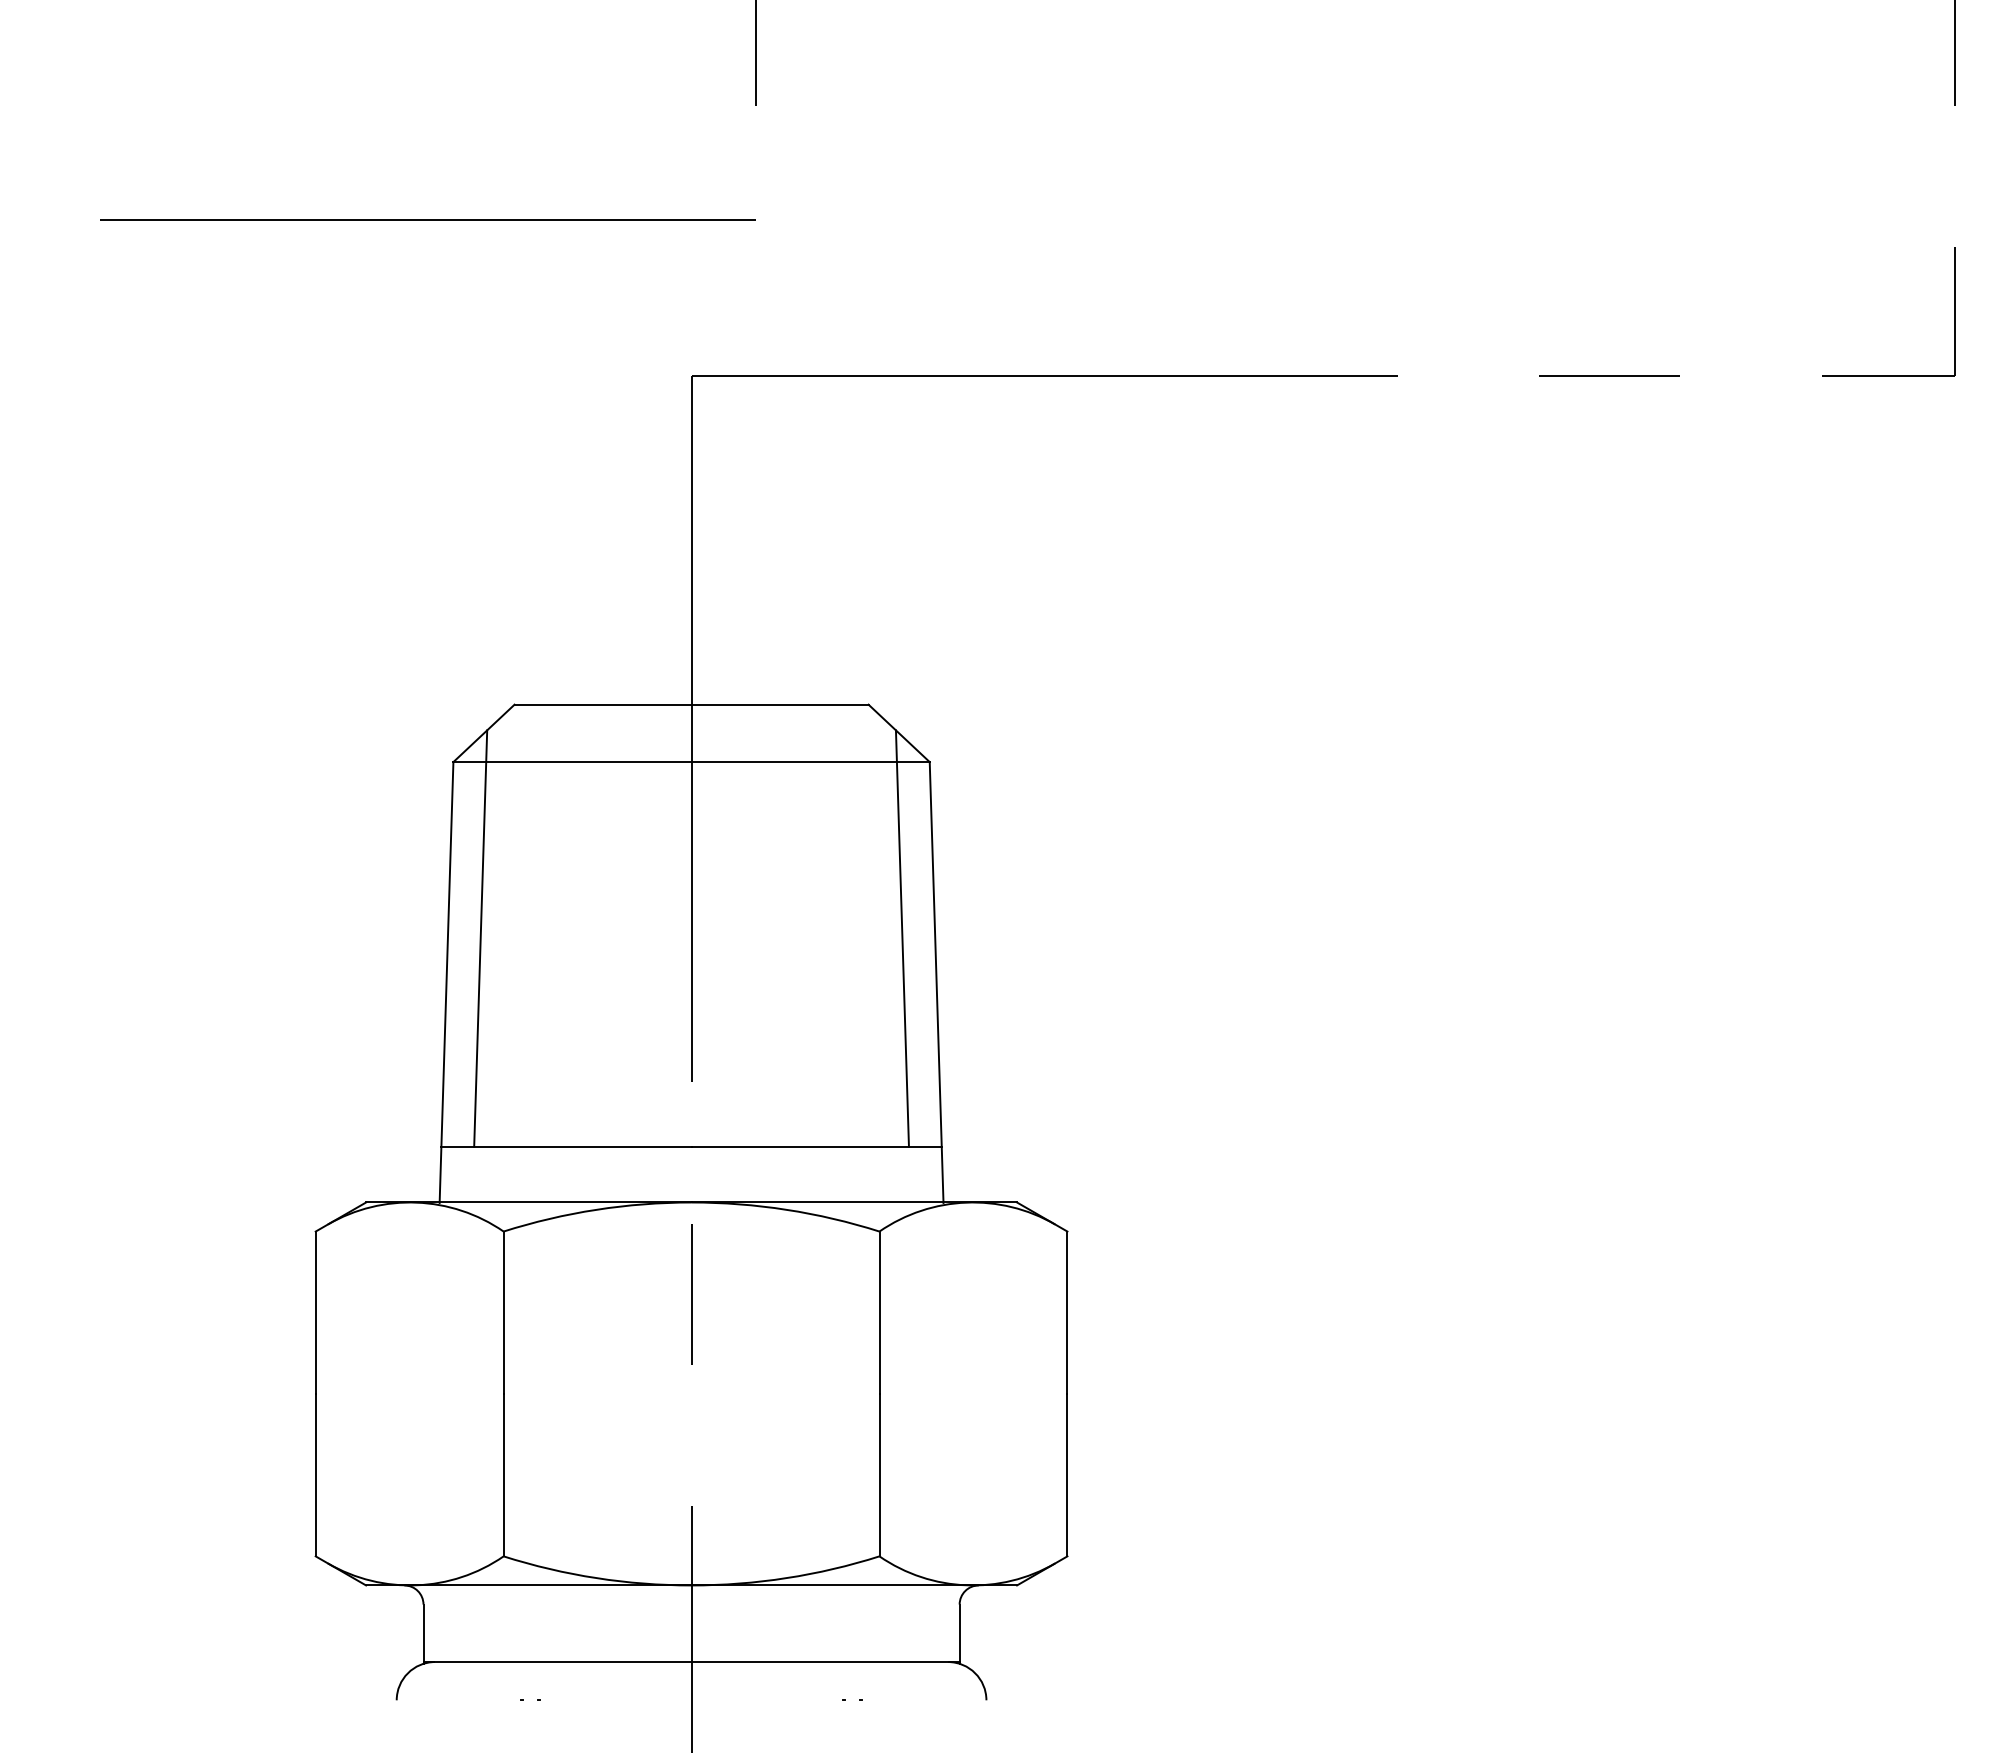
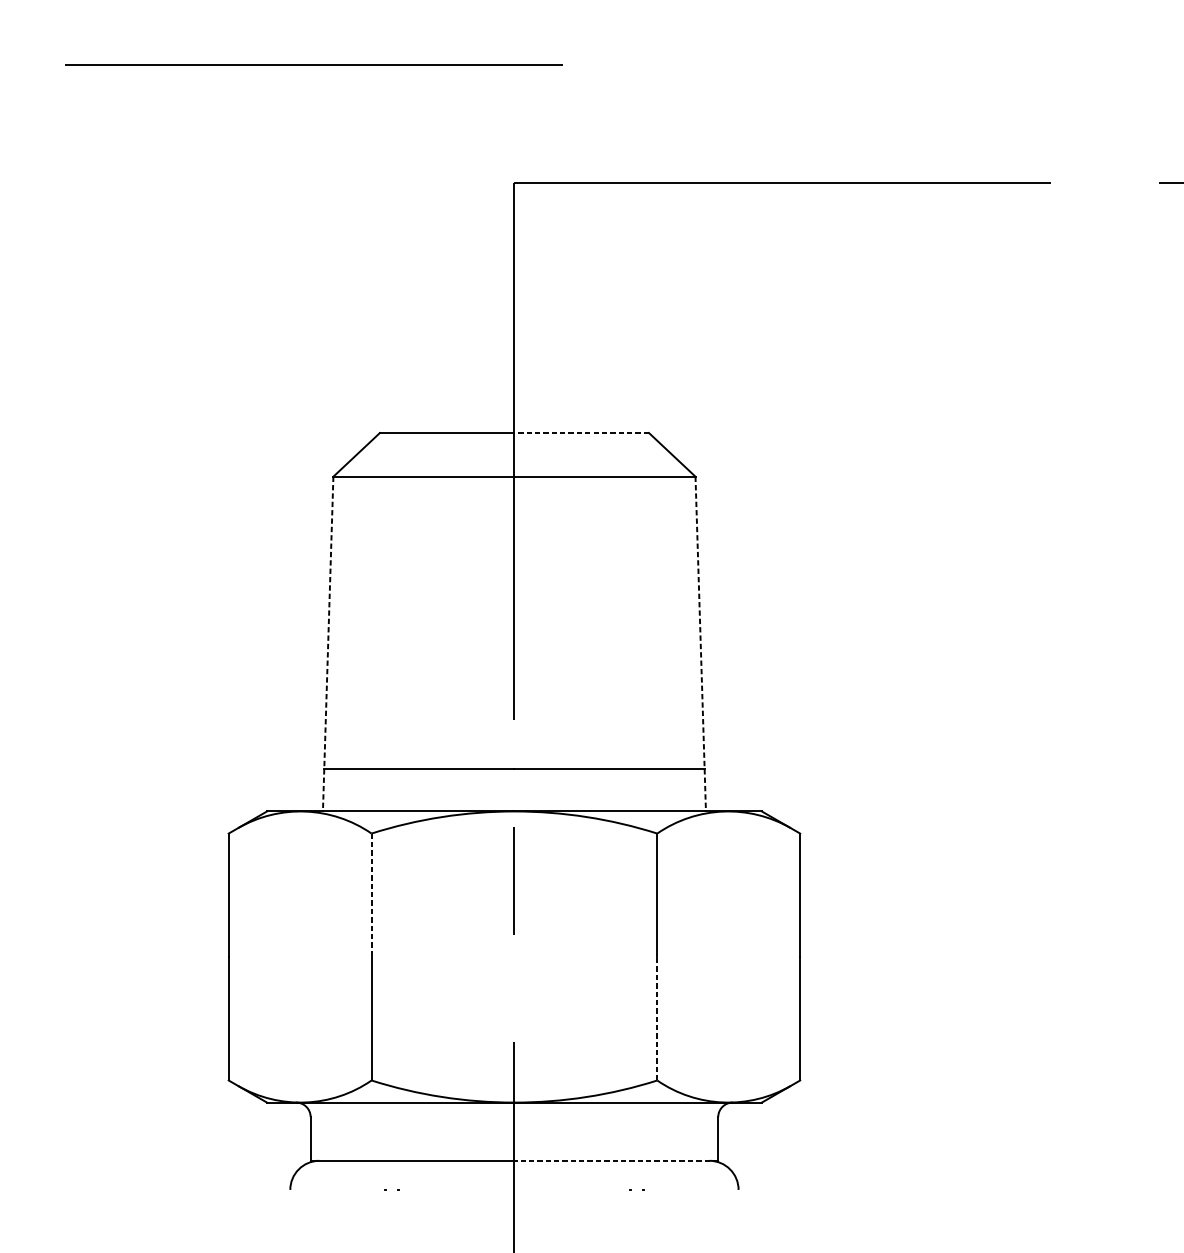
line: (780, 704) -> (582, 432), solid -> dashed
line: (480, 938) -> (353, 610), removed
line: (901, 938) -> (674, 610), removed
line: (446, 982) -> (328, 644), solid -> dashed
line: (936, 982) -> (700, 644), solid -> dashed
line: (503, 1313) -> (371, 895), solid -> dashed
line: (879, 1474) -> (657, 1018), solid -> dashed
line: (825, 1662) -> (616, 1161), solid -> dashed

